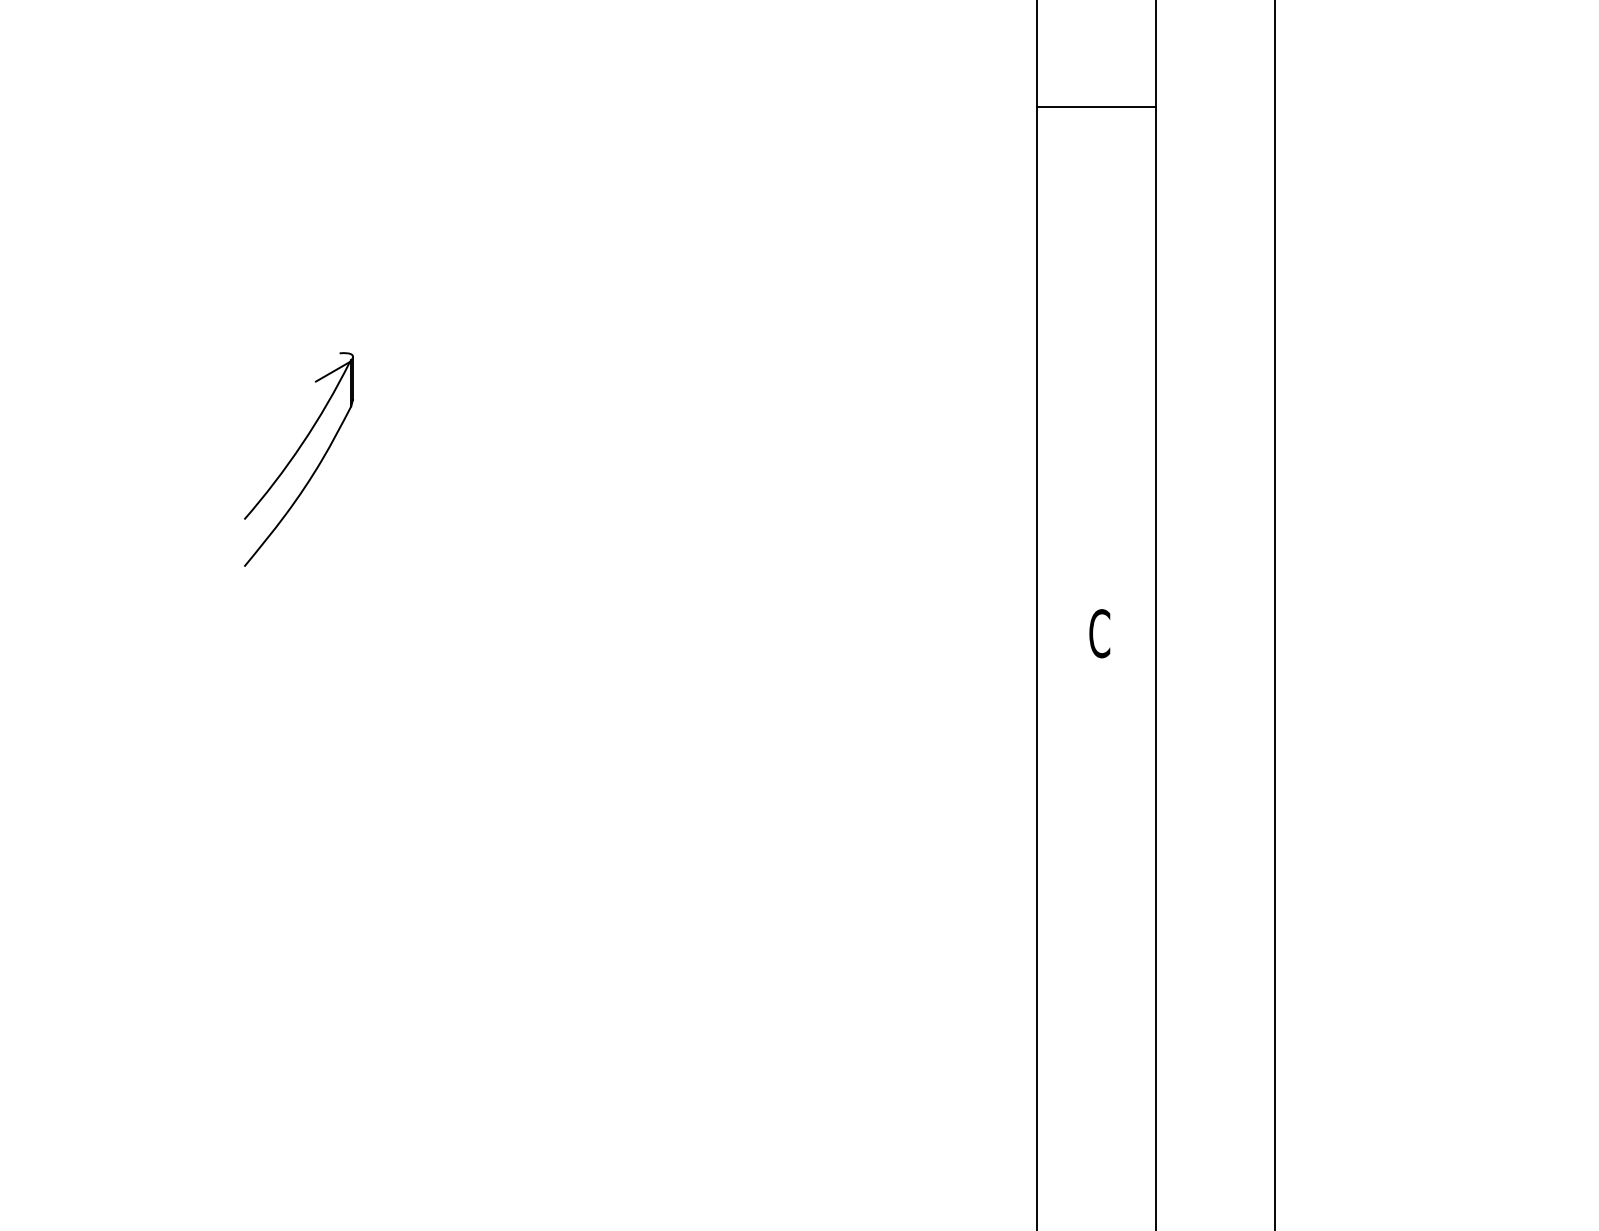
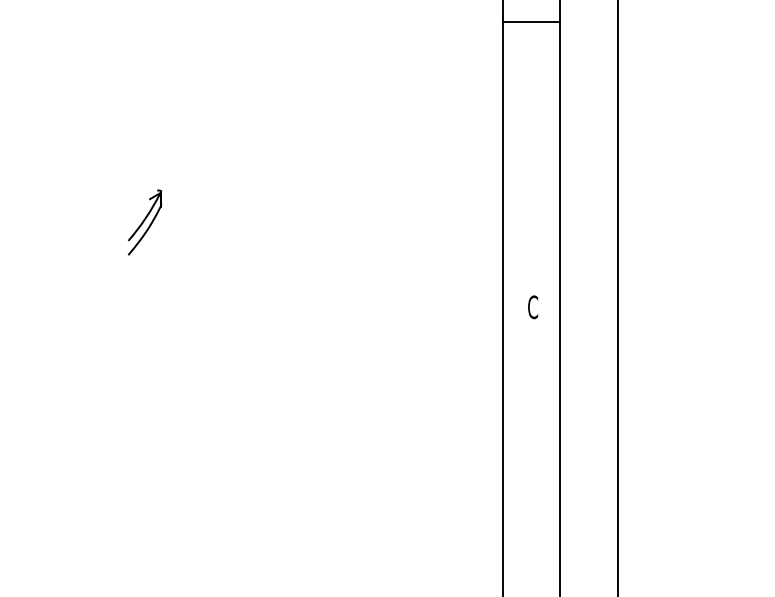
line: (1096, 106) -> (531, 21), moved
part: (298, 458) -> (144, 222), size x0.62

